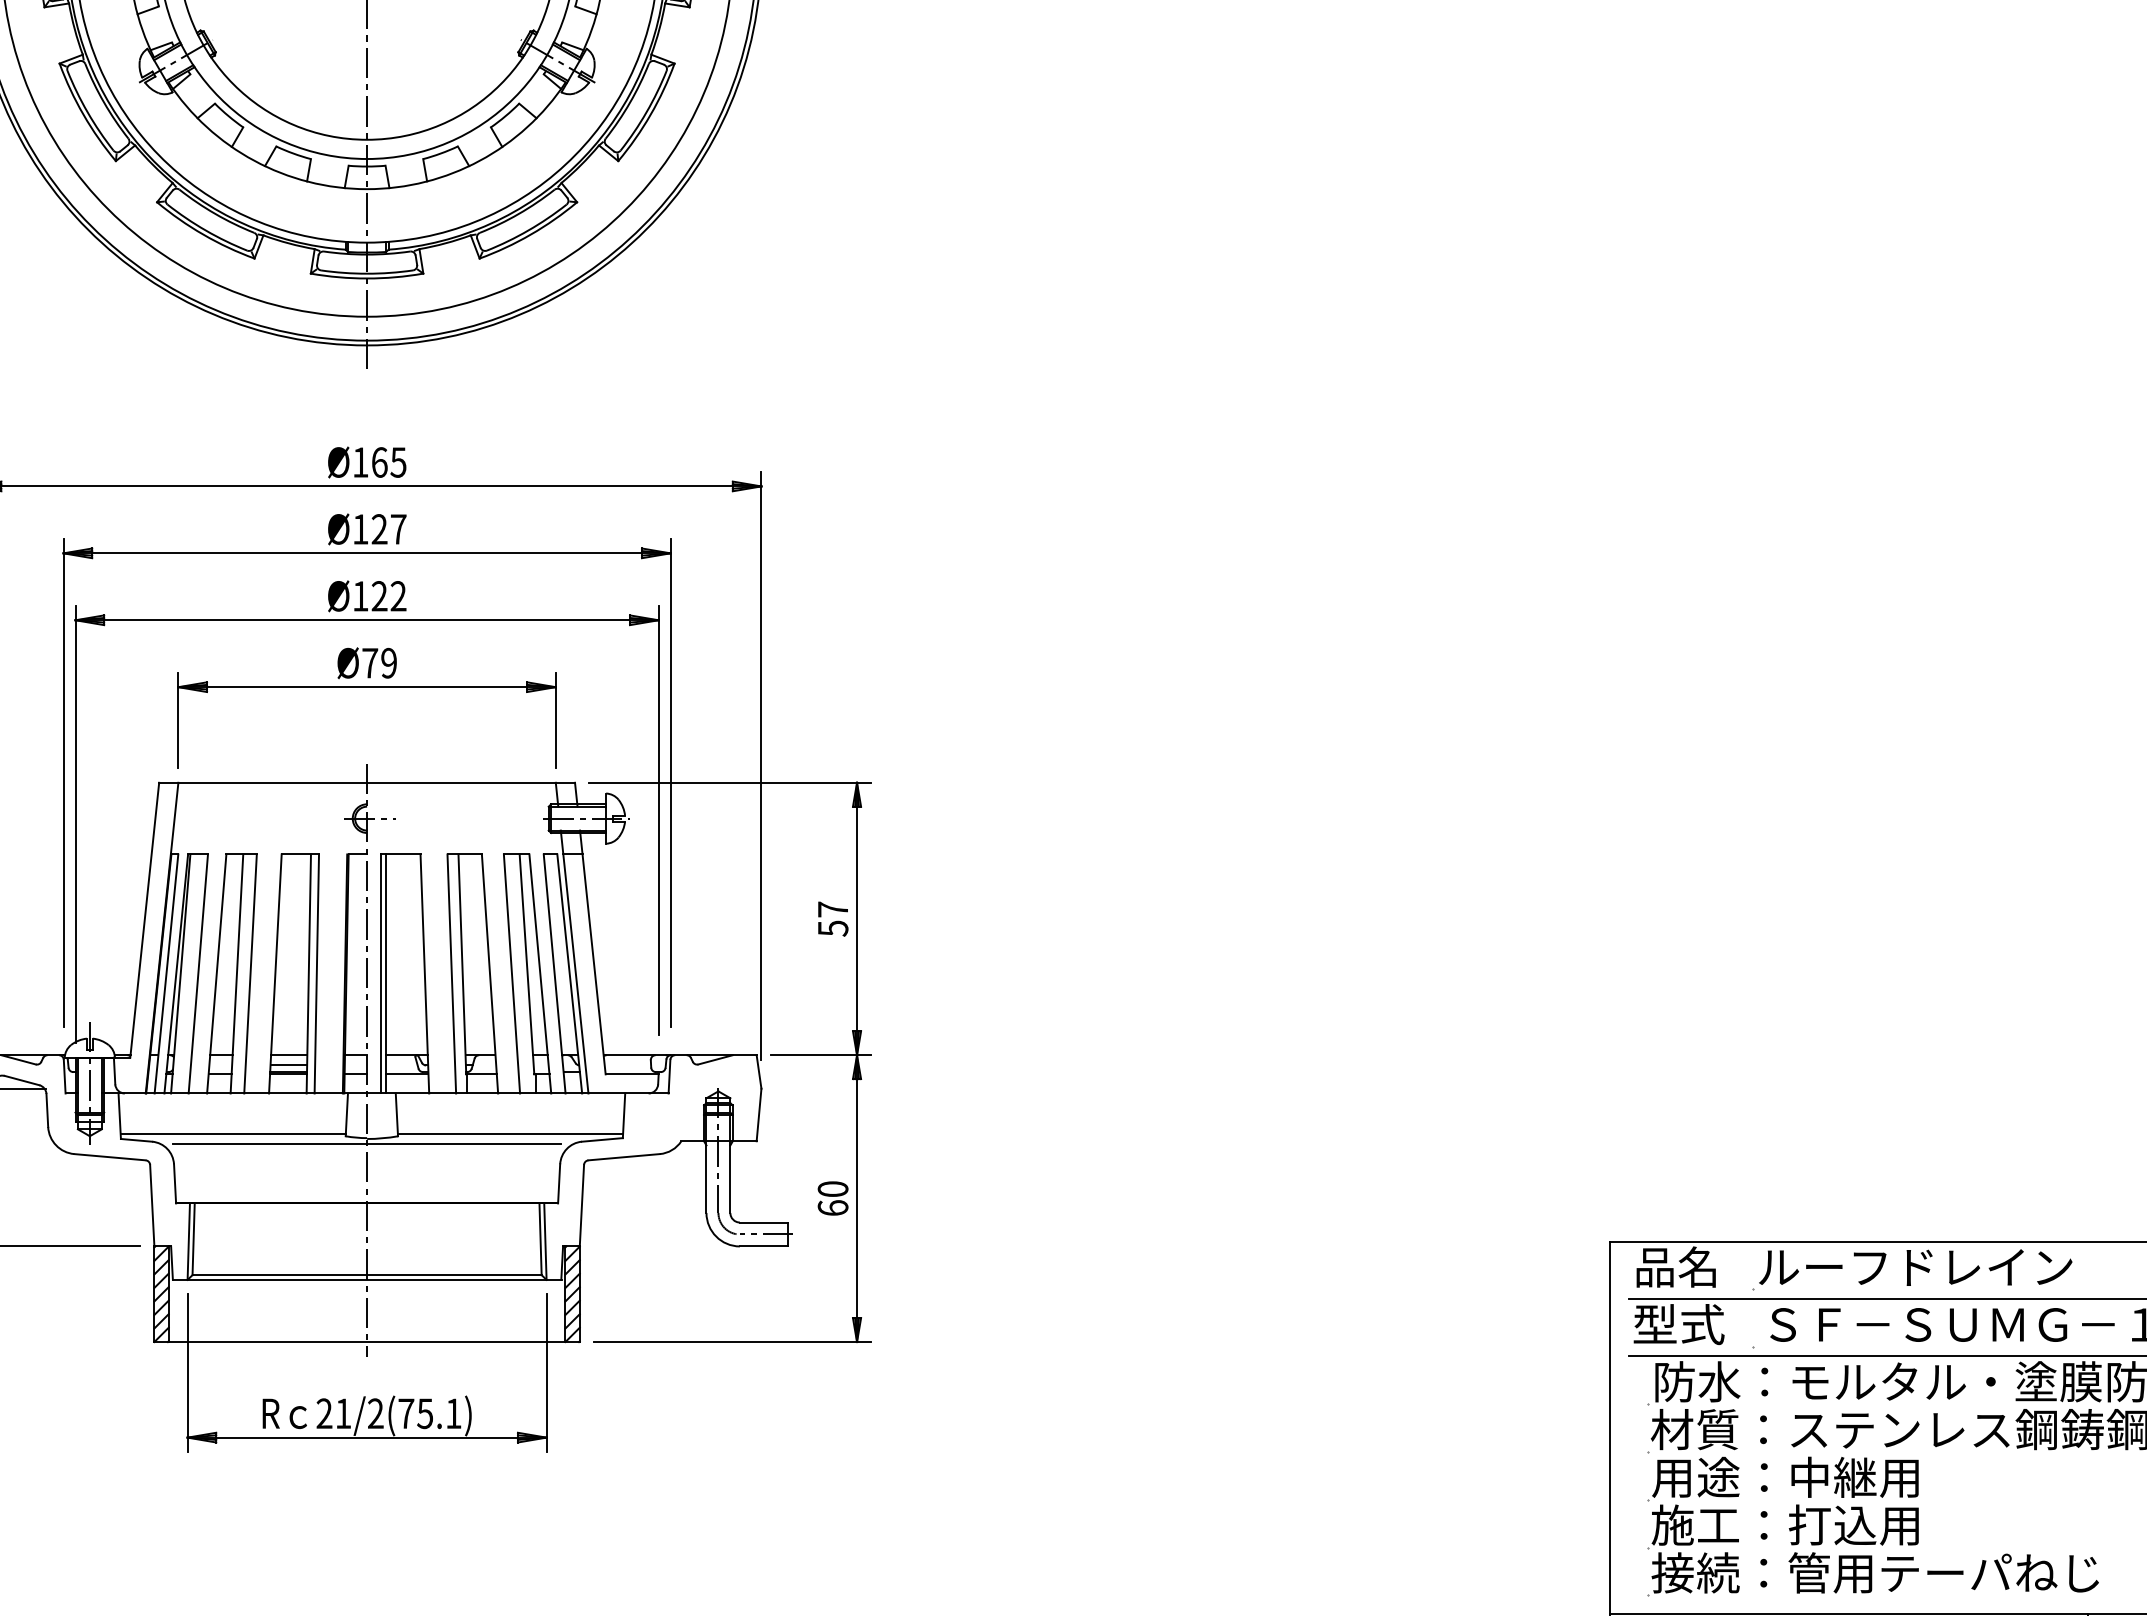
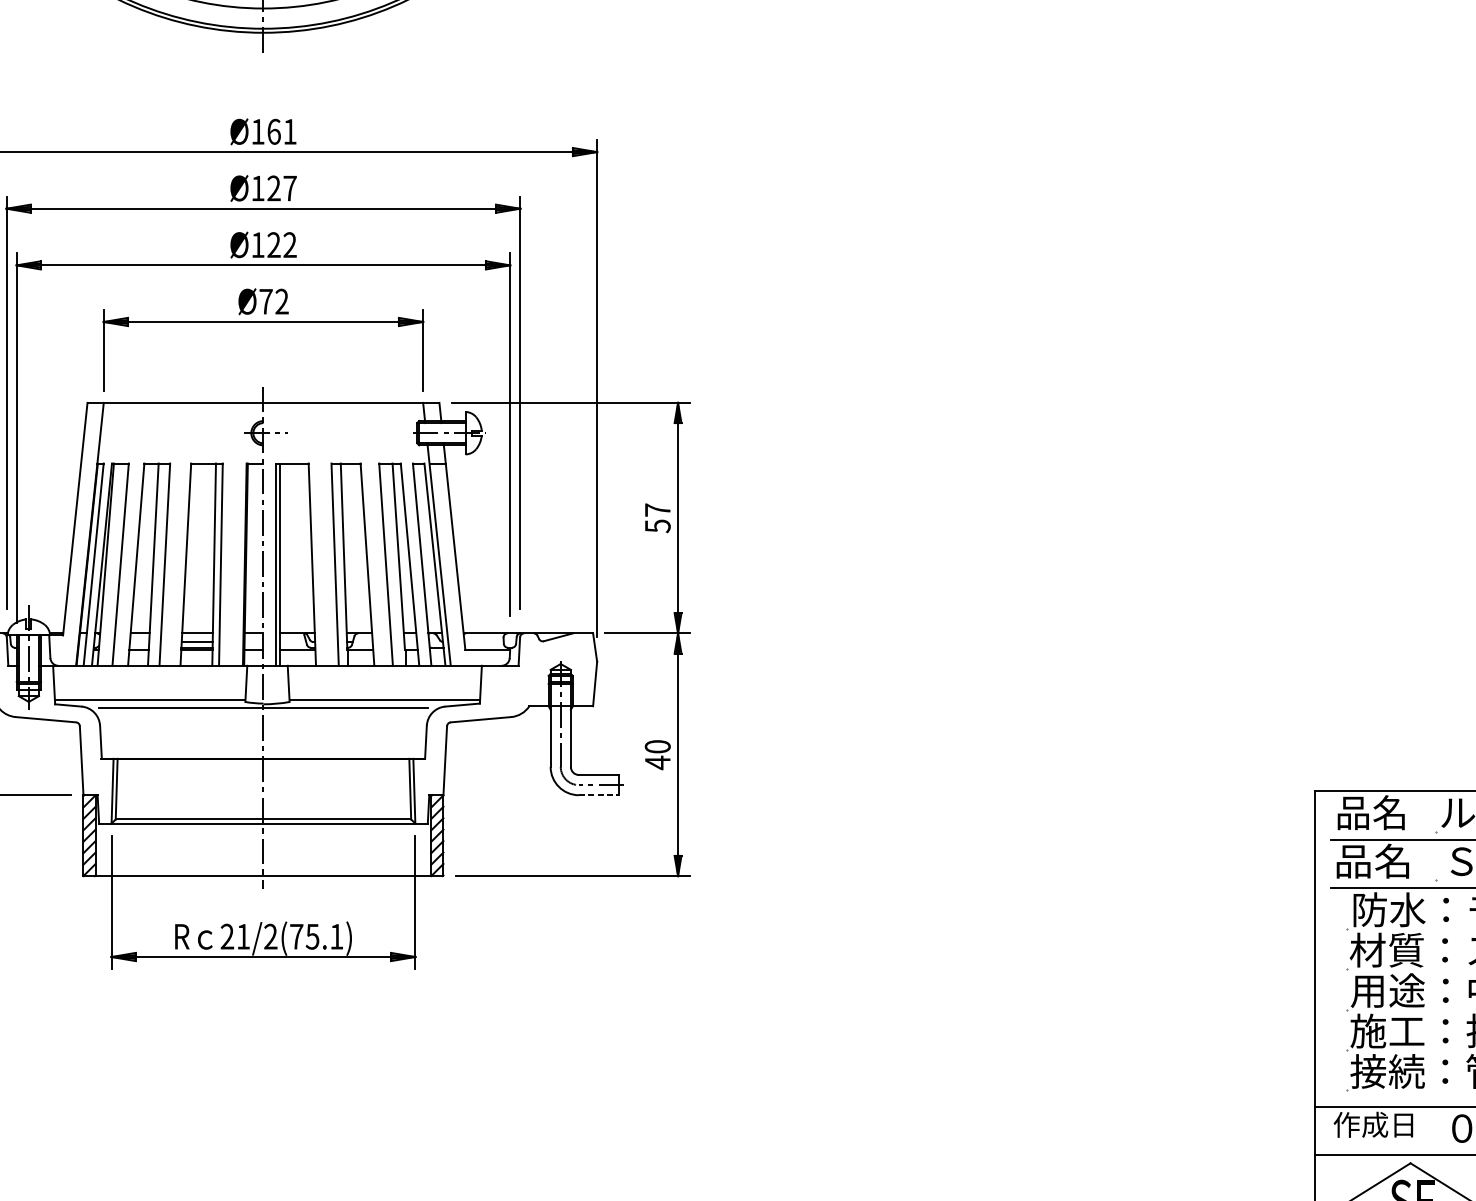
text: (398, 462) -> (290, 131), Ø165 -> Ø161
text: (388, 663) -> (281, 301), Ø79 -> Ø72
text: (832, 1207) -> (657, 762), 60 -> 40
line: (763, 1246) -> (598, 795), solid -> dashed
text: (1678, 1324) -> (1373, 861), 型式 -> 品名

